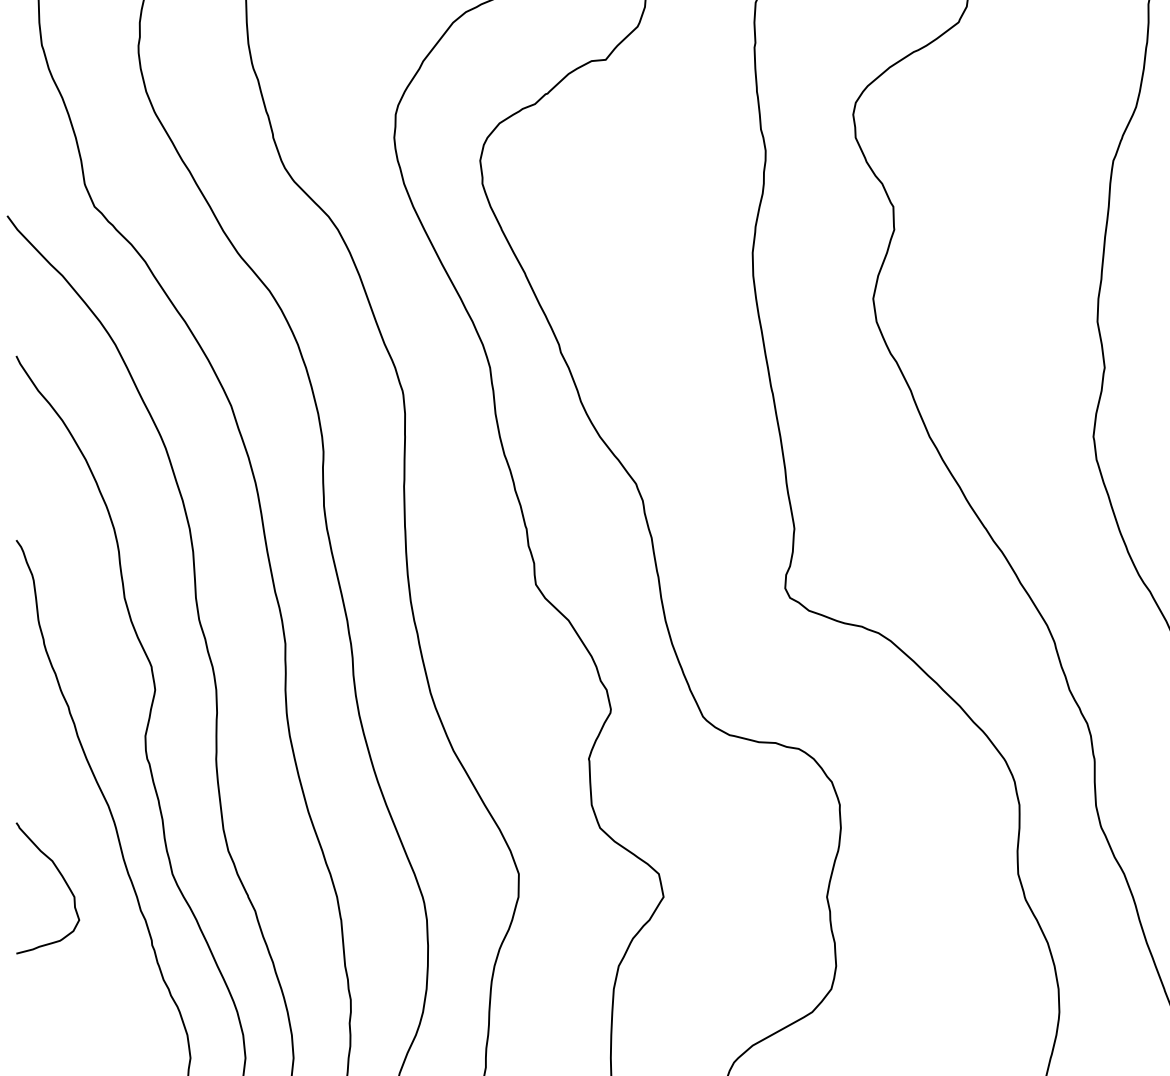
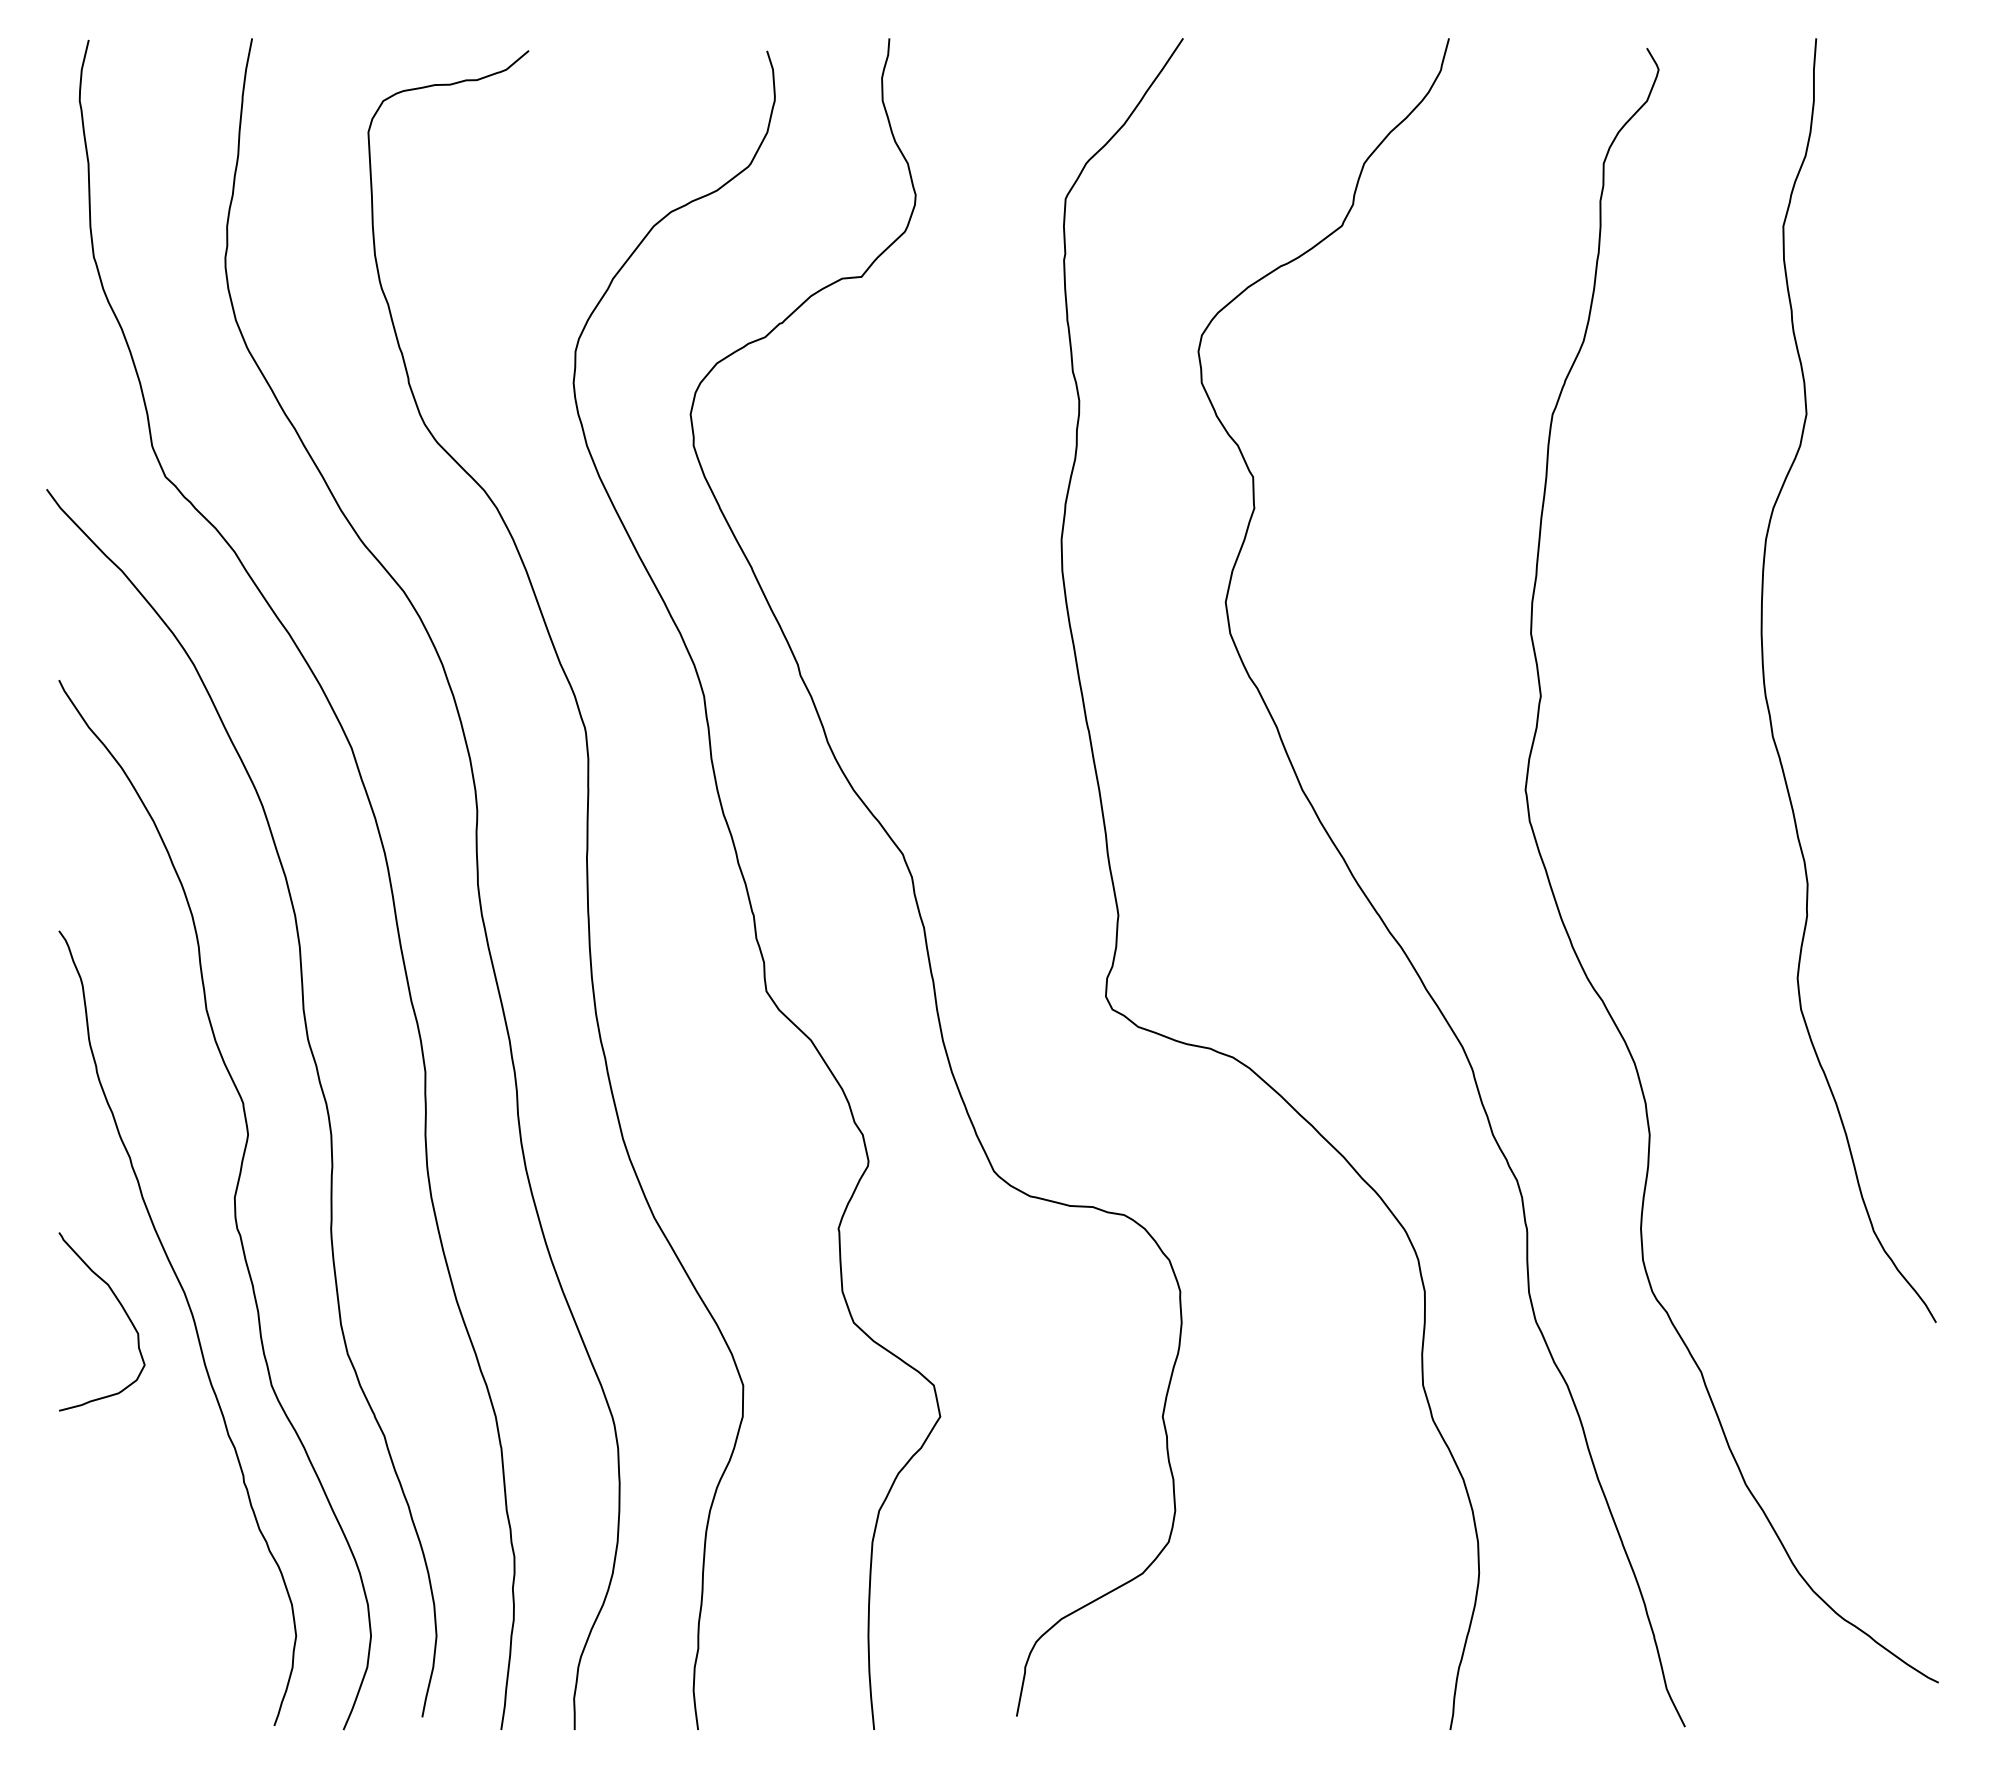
curve: (62, 877) -> (121, 1307), moved

